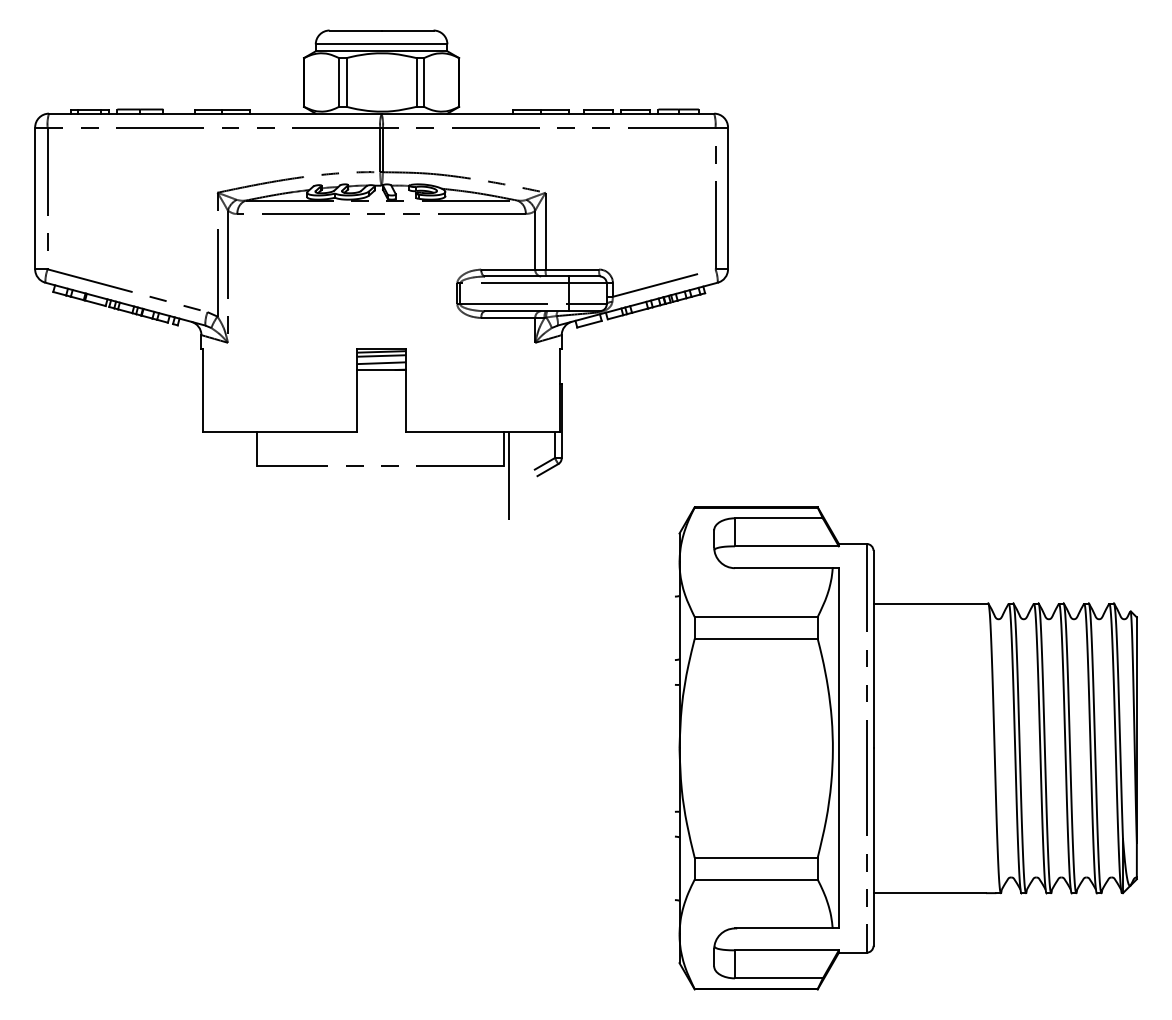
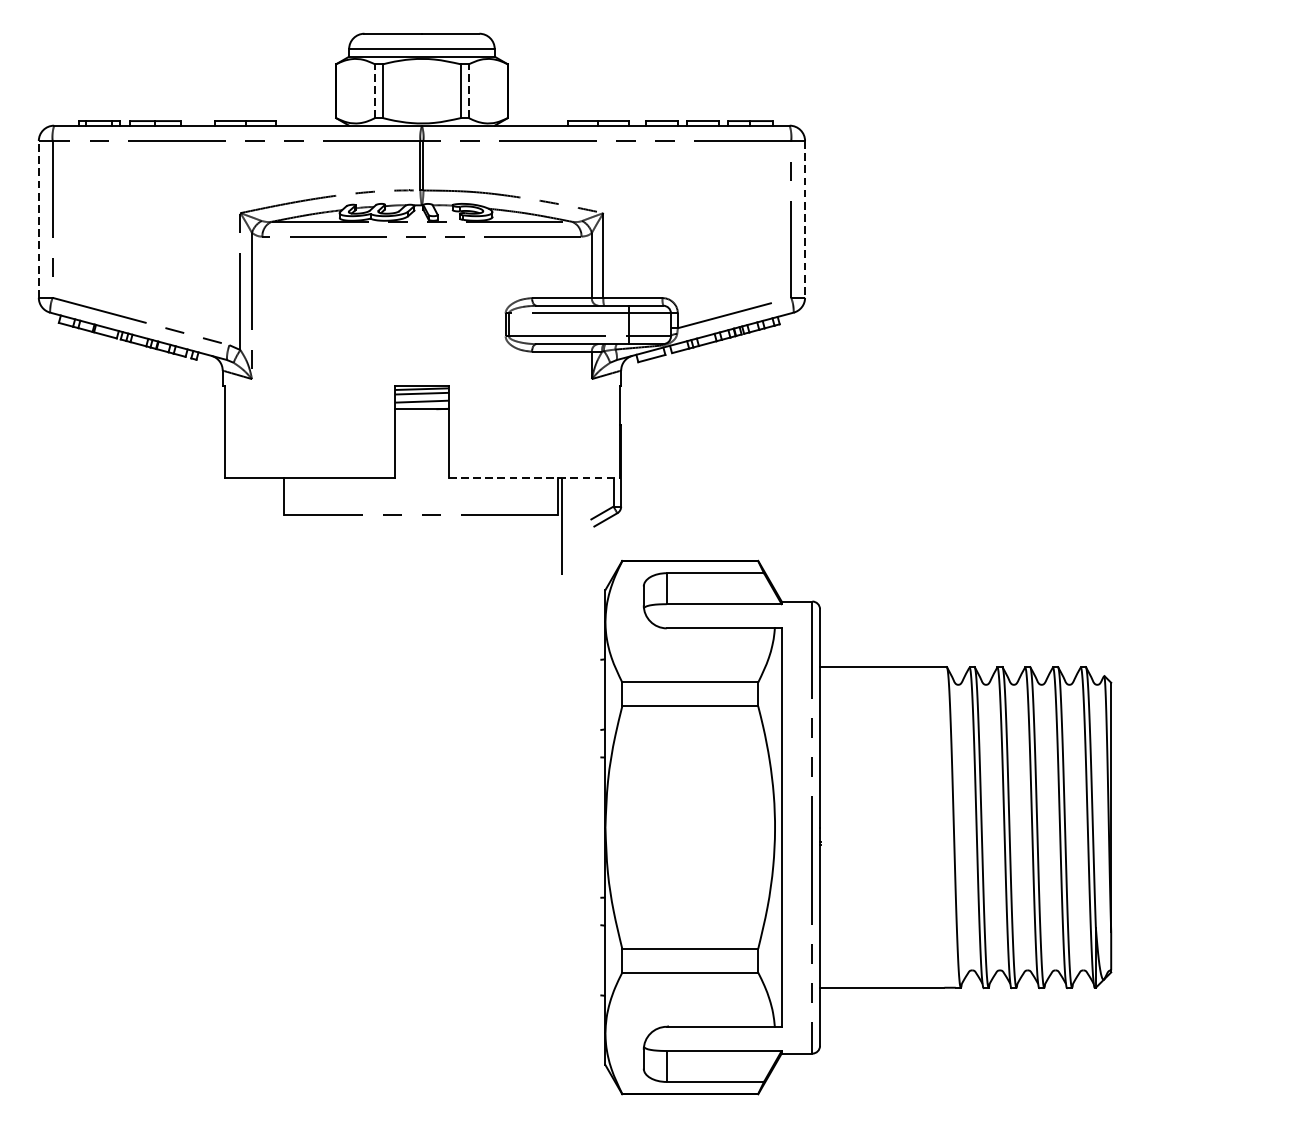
line: (339, 81) -> (375, 90), solid -> dashed
line: (424, 81) -> (469, 90), solid -> dashed
line: (35, 198) -> (39, 219), solid -> dashed
line: (728, 198) -> (805, 219), solid -> dashed
line: (483, 432) -> (534, 478), solid -> dashed
part: (906, 748) -> (856, 827), moved

